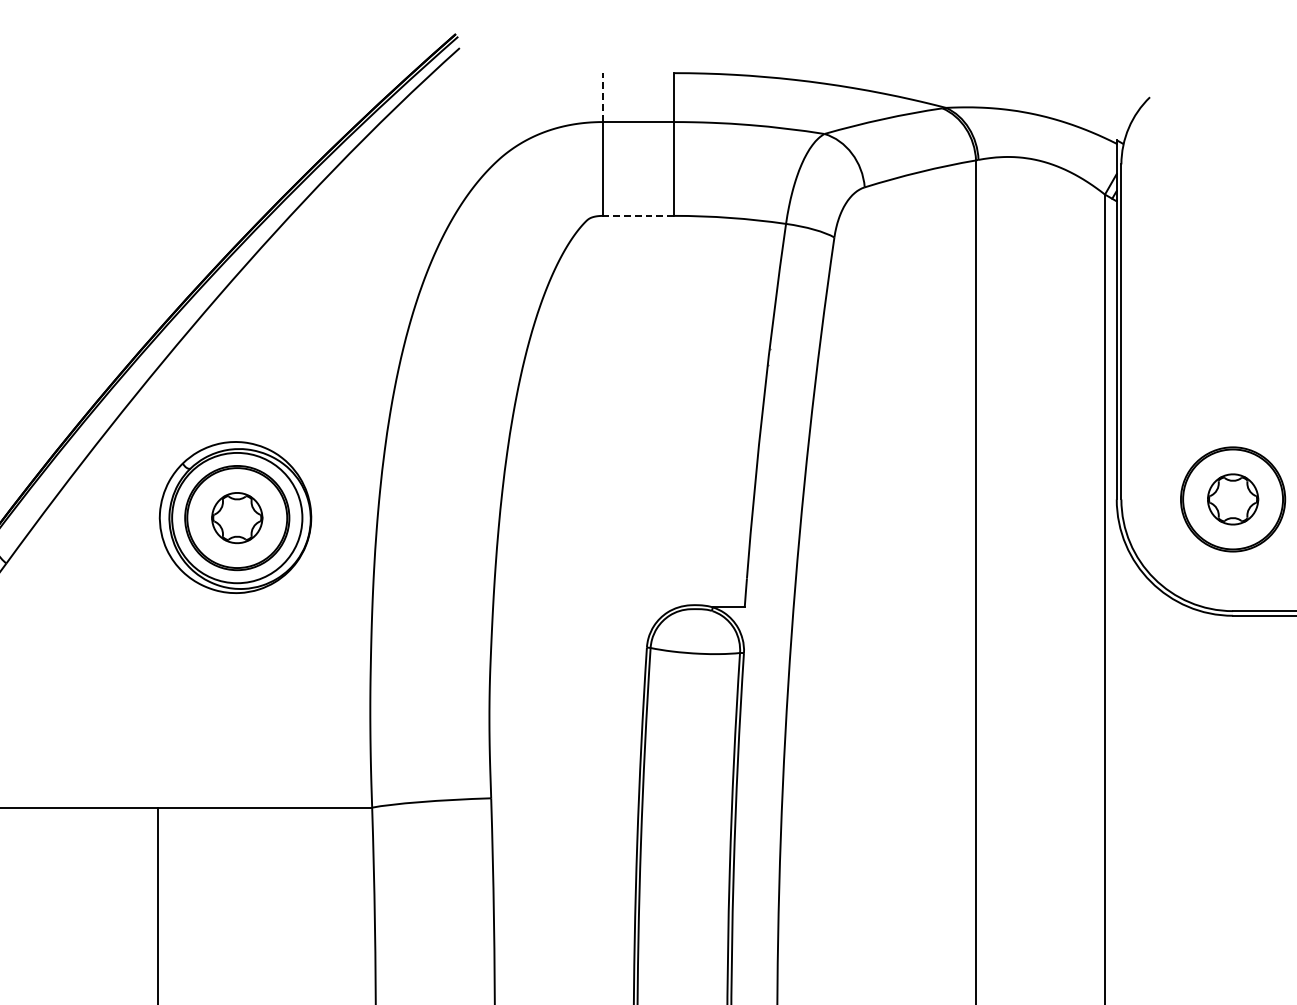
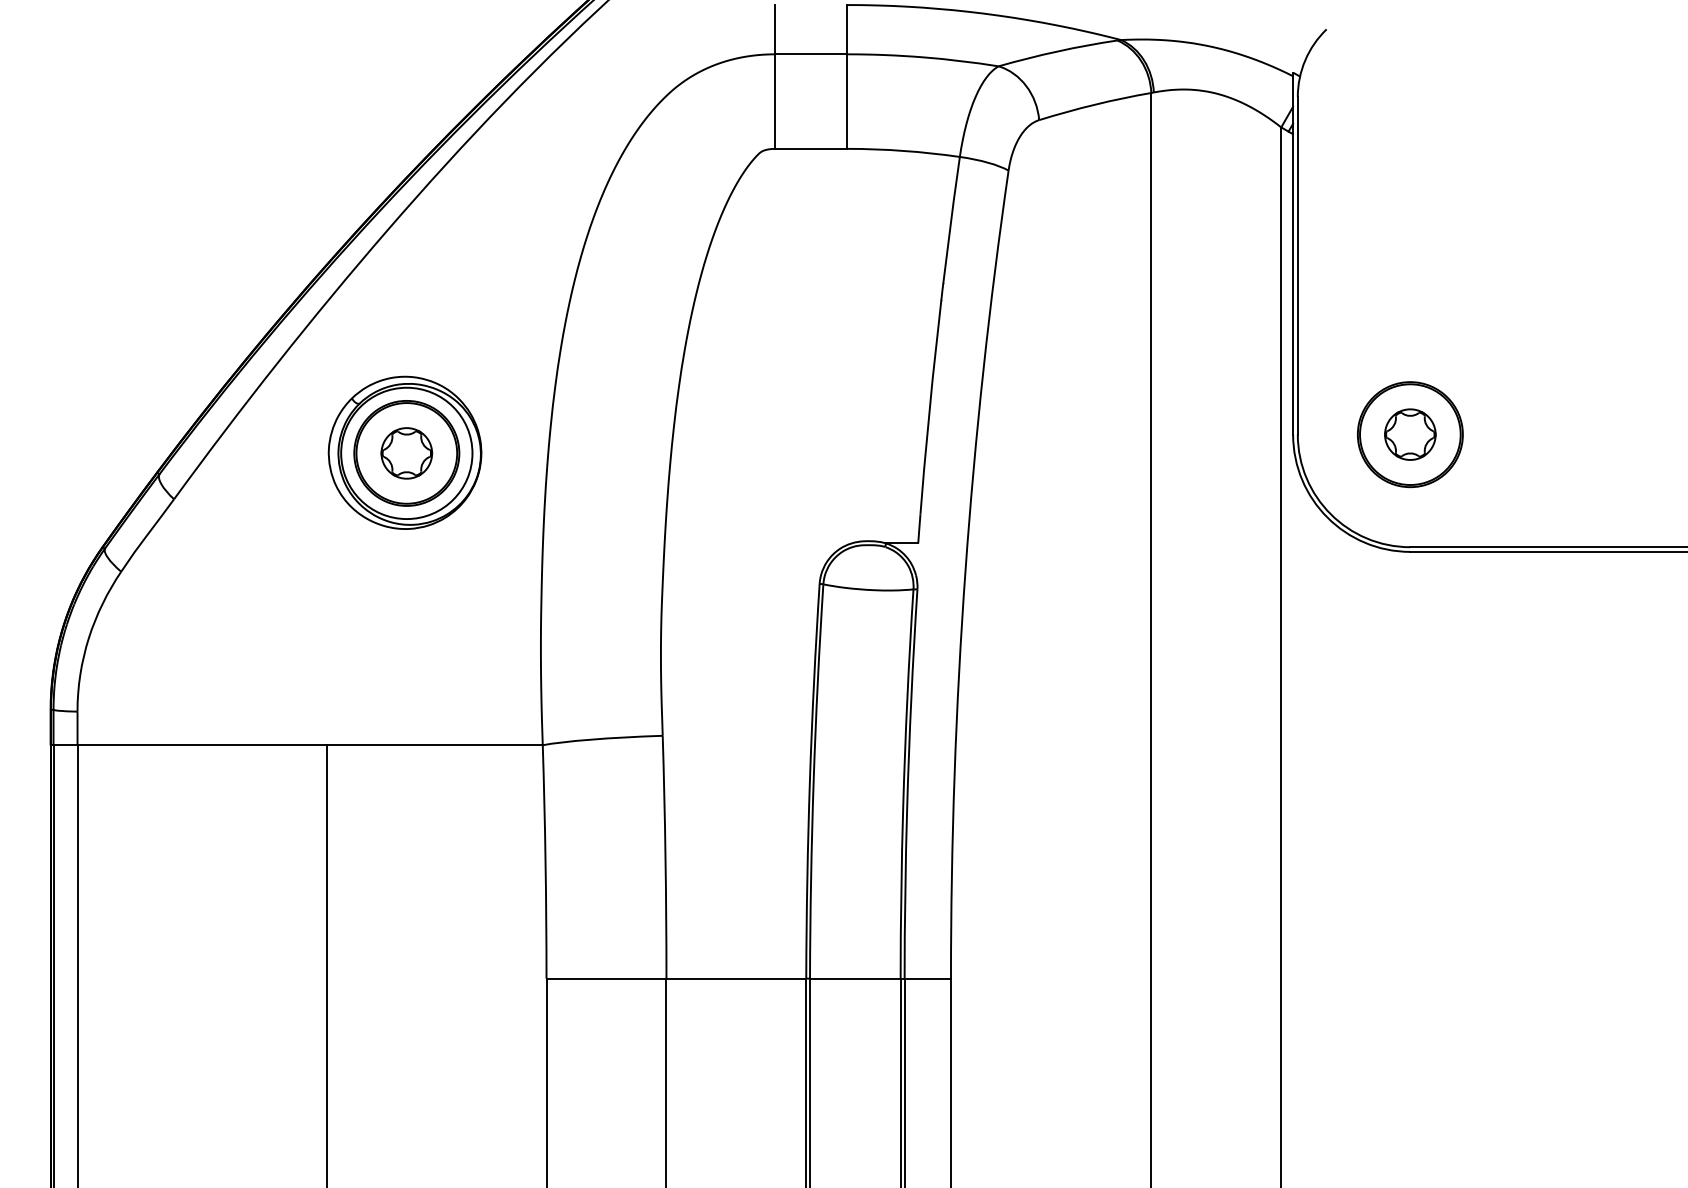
line: (603, 97) -> (775, 29), dashed -> solid
line: (638, 215) -> (811, 148), dashed -> solid

